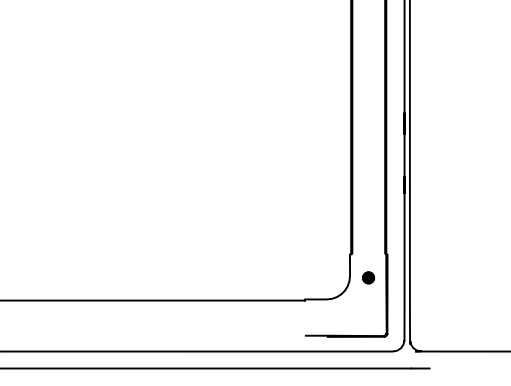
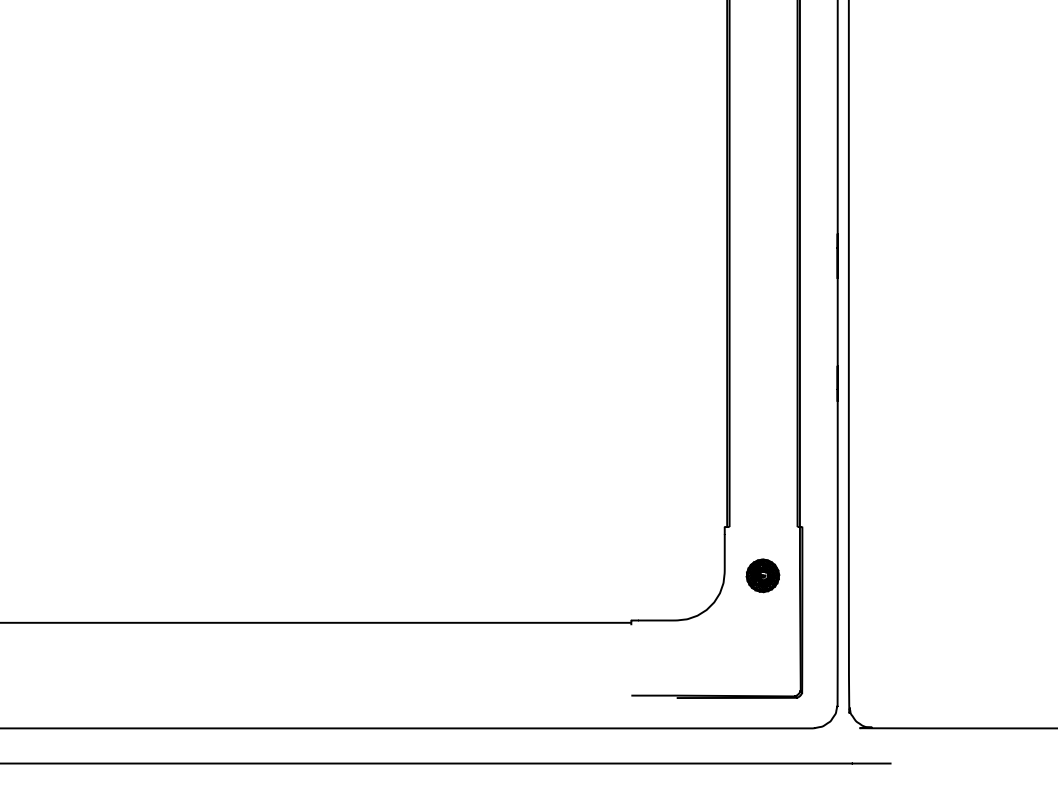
part: (368, 277) -> (763, 575), size x1.4

